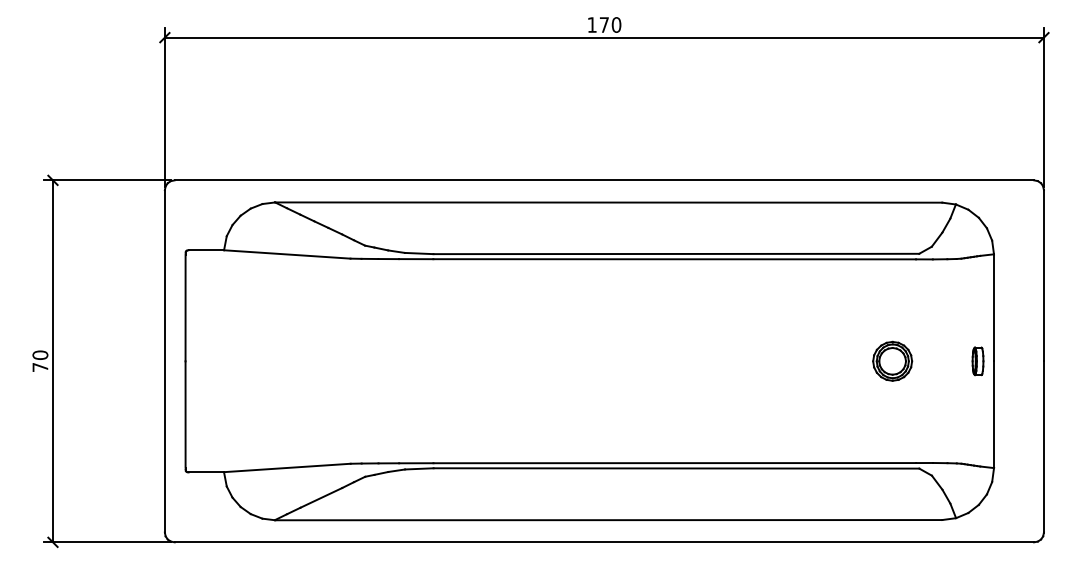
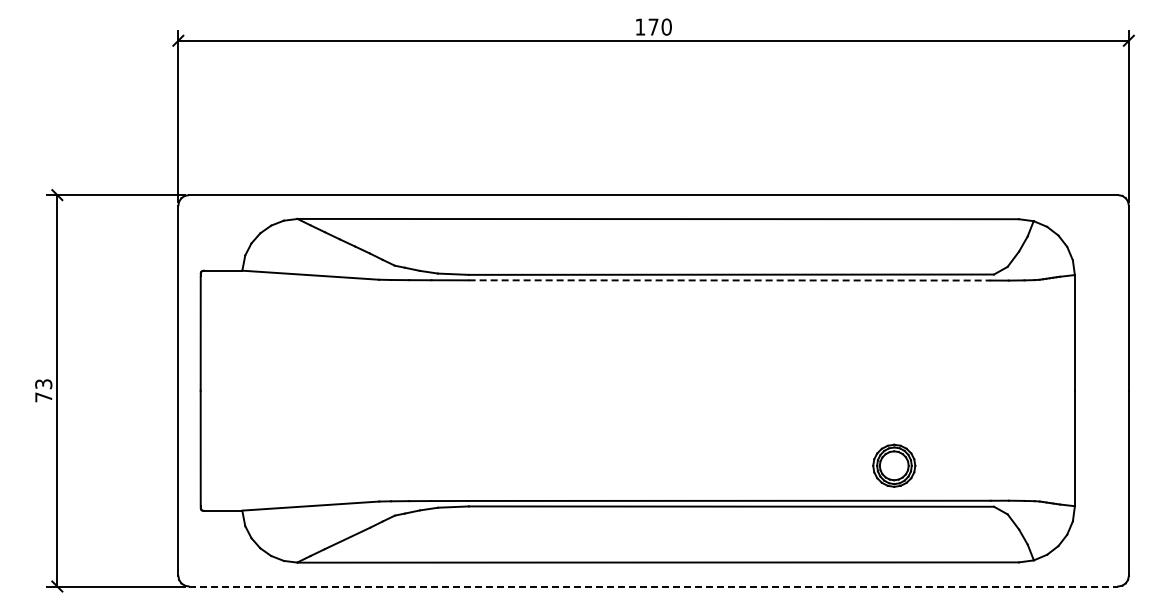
line: (674, 259) -> (729, 280), solid -> dashed
text: (40, 355) -> (43, 384), 70 -> 73
part: (892, 361) -> (894, 465), moved
part: (977, 361) -> (1057, 390), removed
line: (604, 542) -> (653, 586), solid -> dashed

